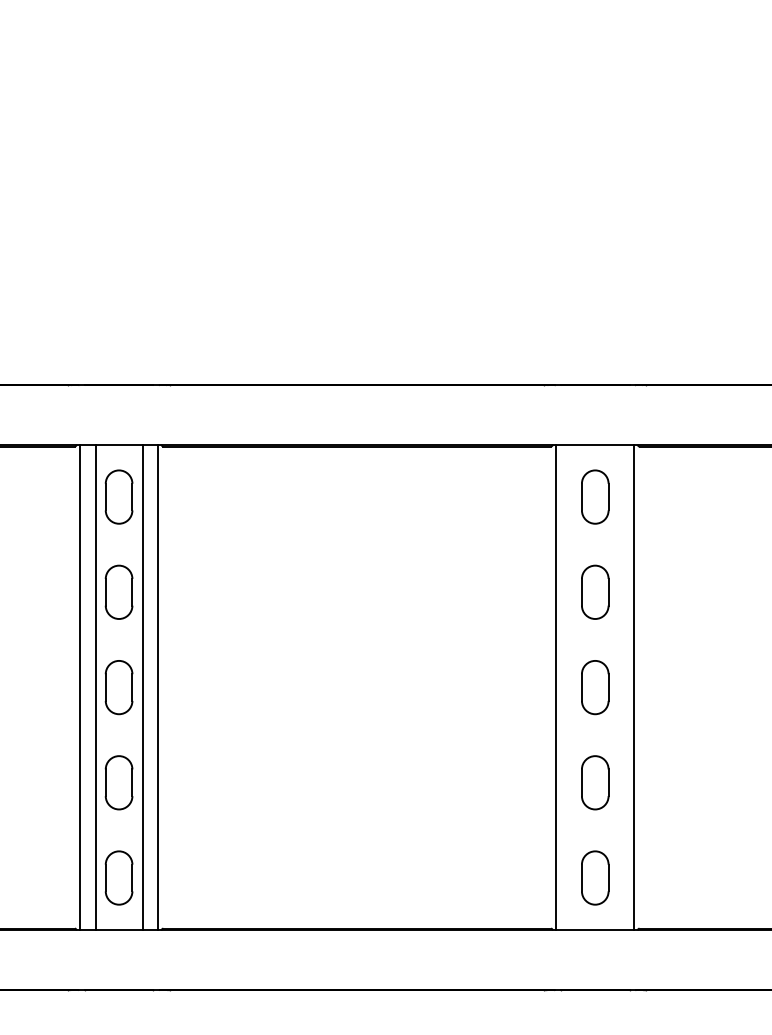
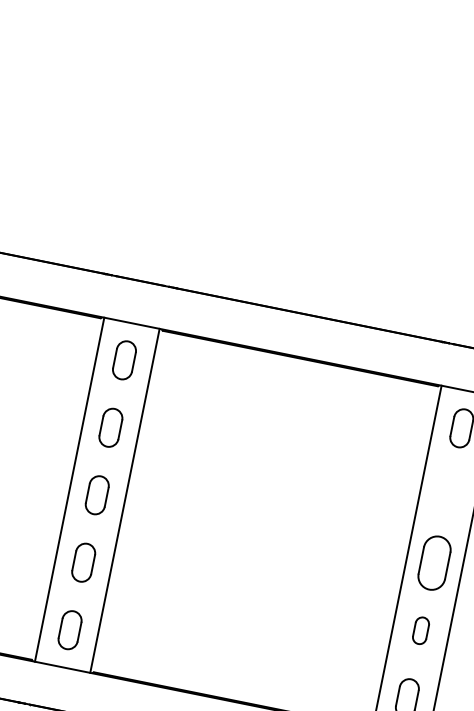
part: (595, 591) -> (448, 495), removed
line: (95, 687) -> (80, 491), removed
line: (142, 687) -> (113, 498), removed
part: (595, 687) -> (434, 563), size x1.4
part: (595, 782) -> (421, 630), size x0.7

